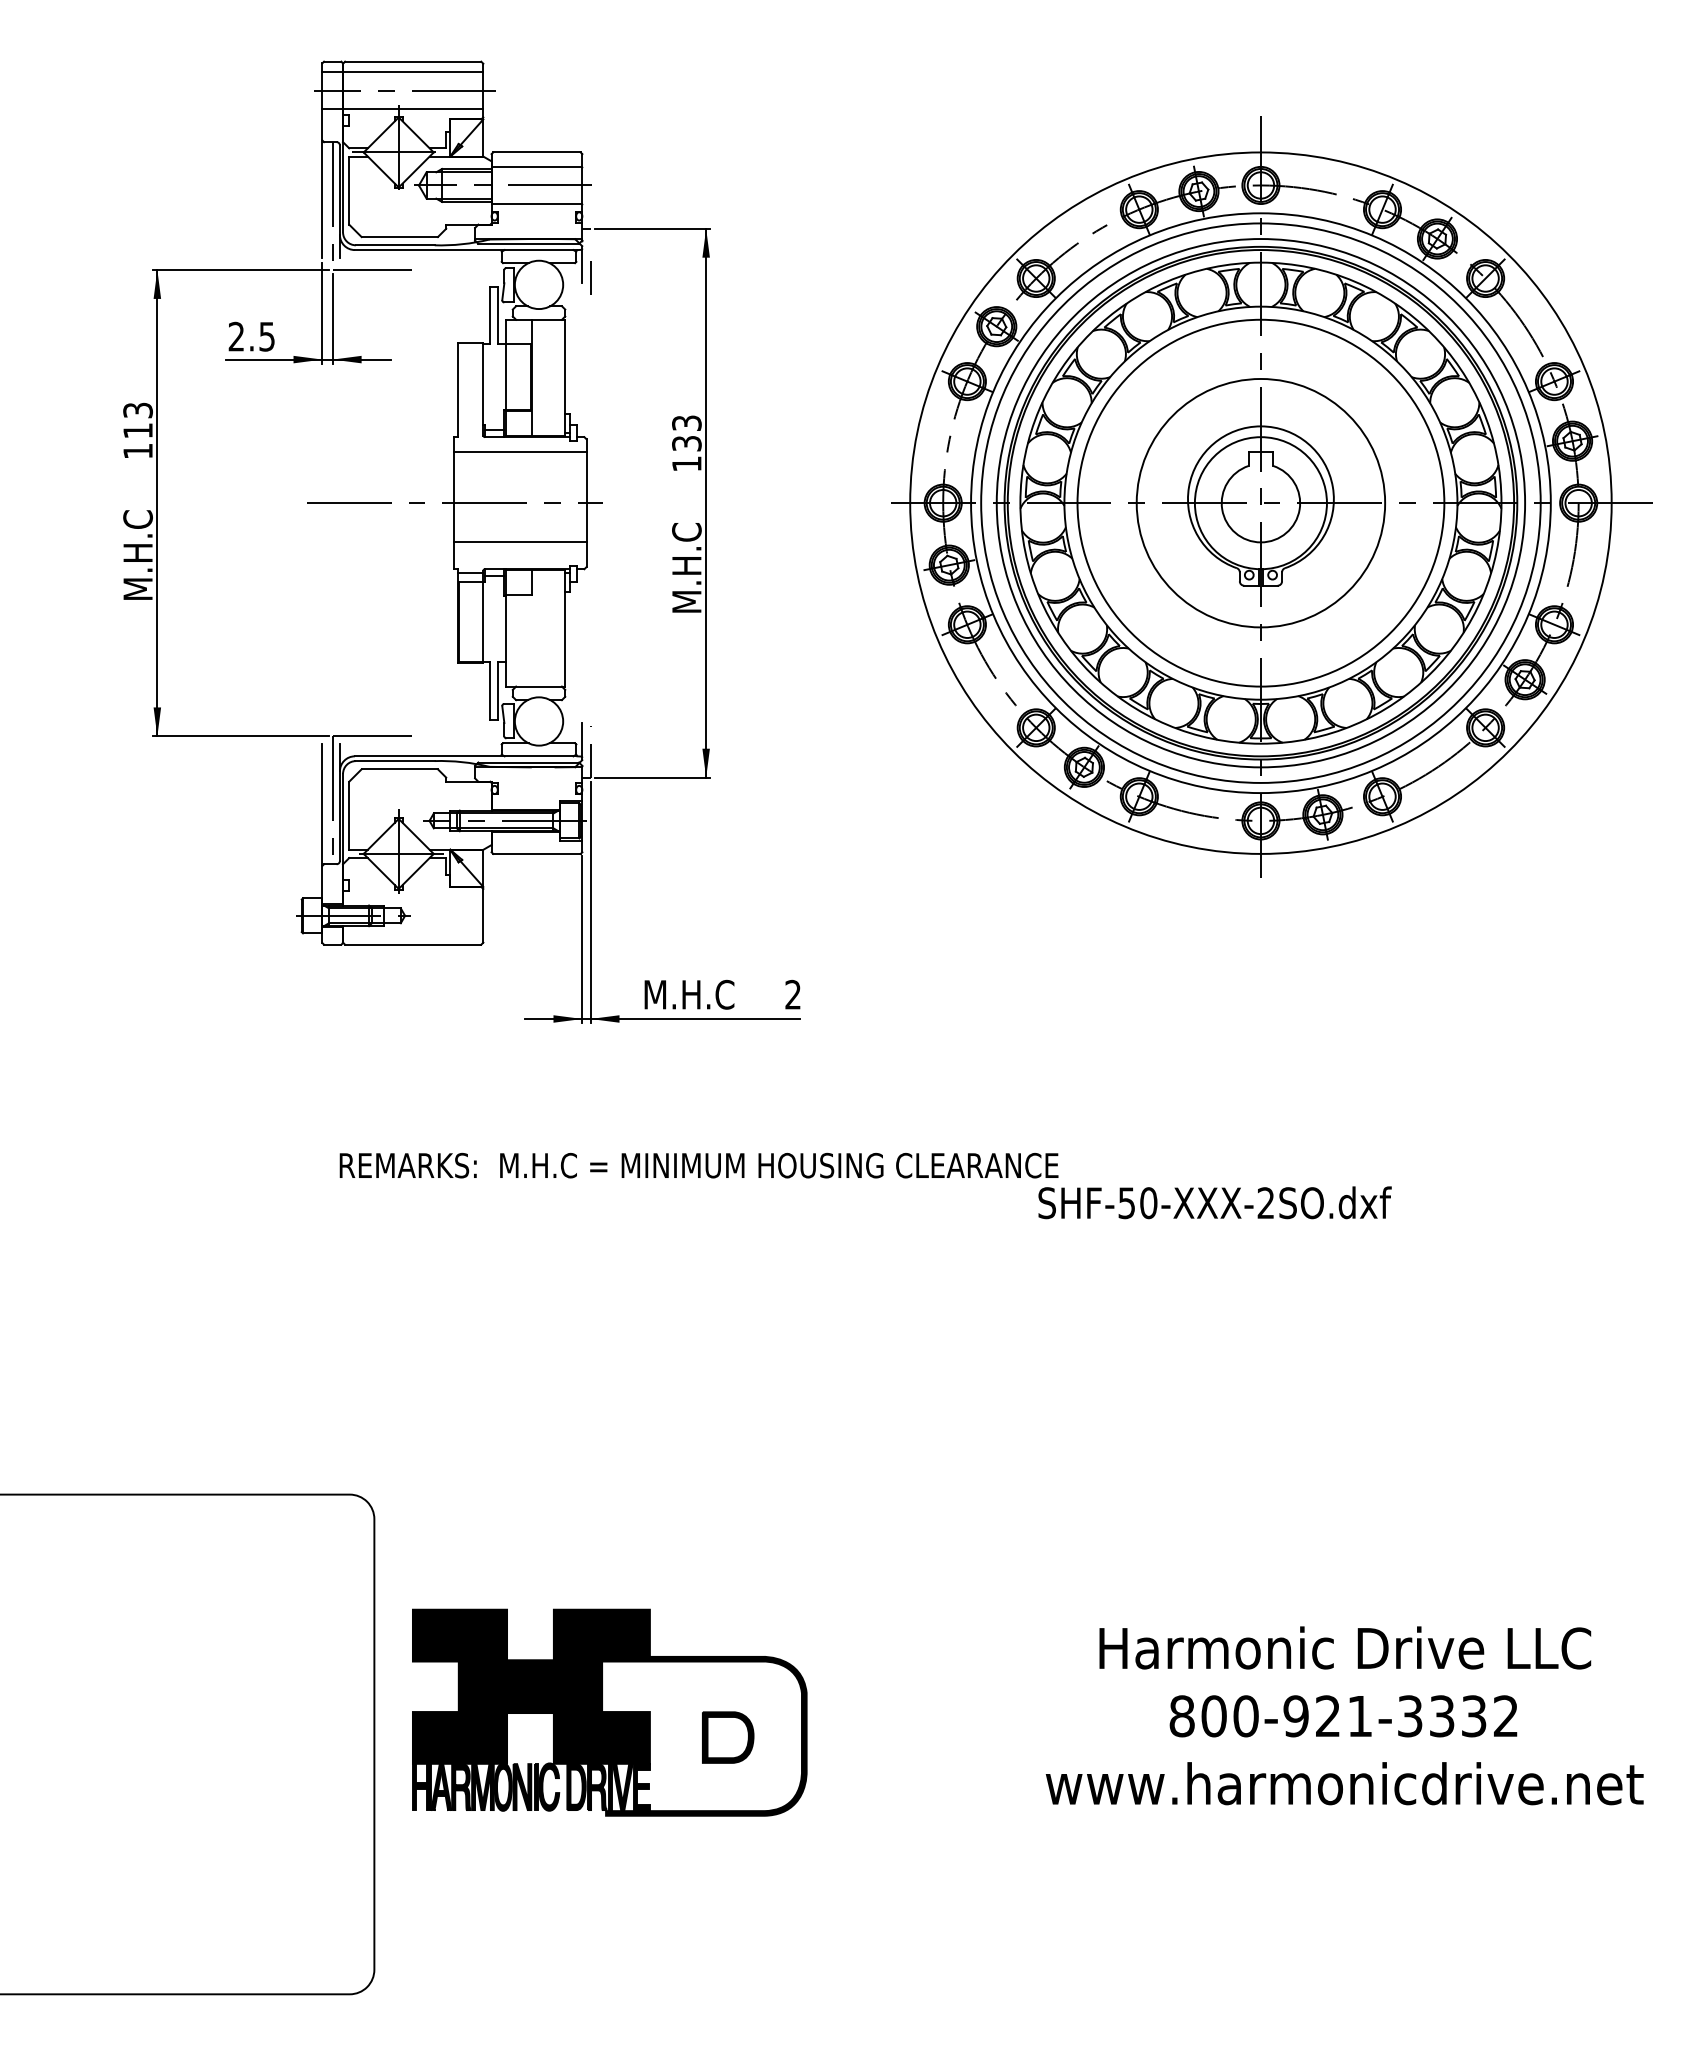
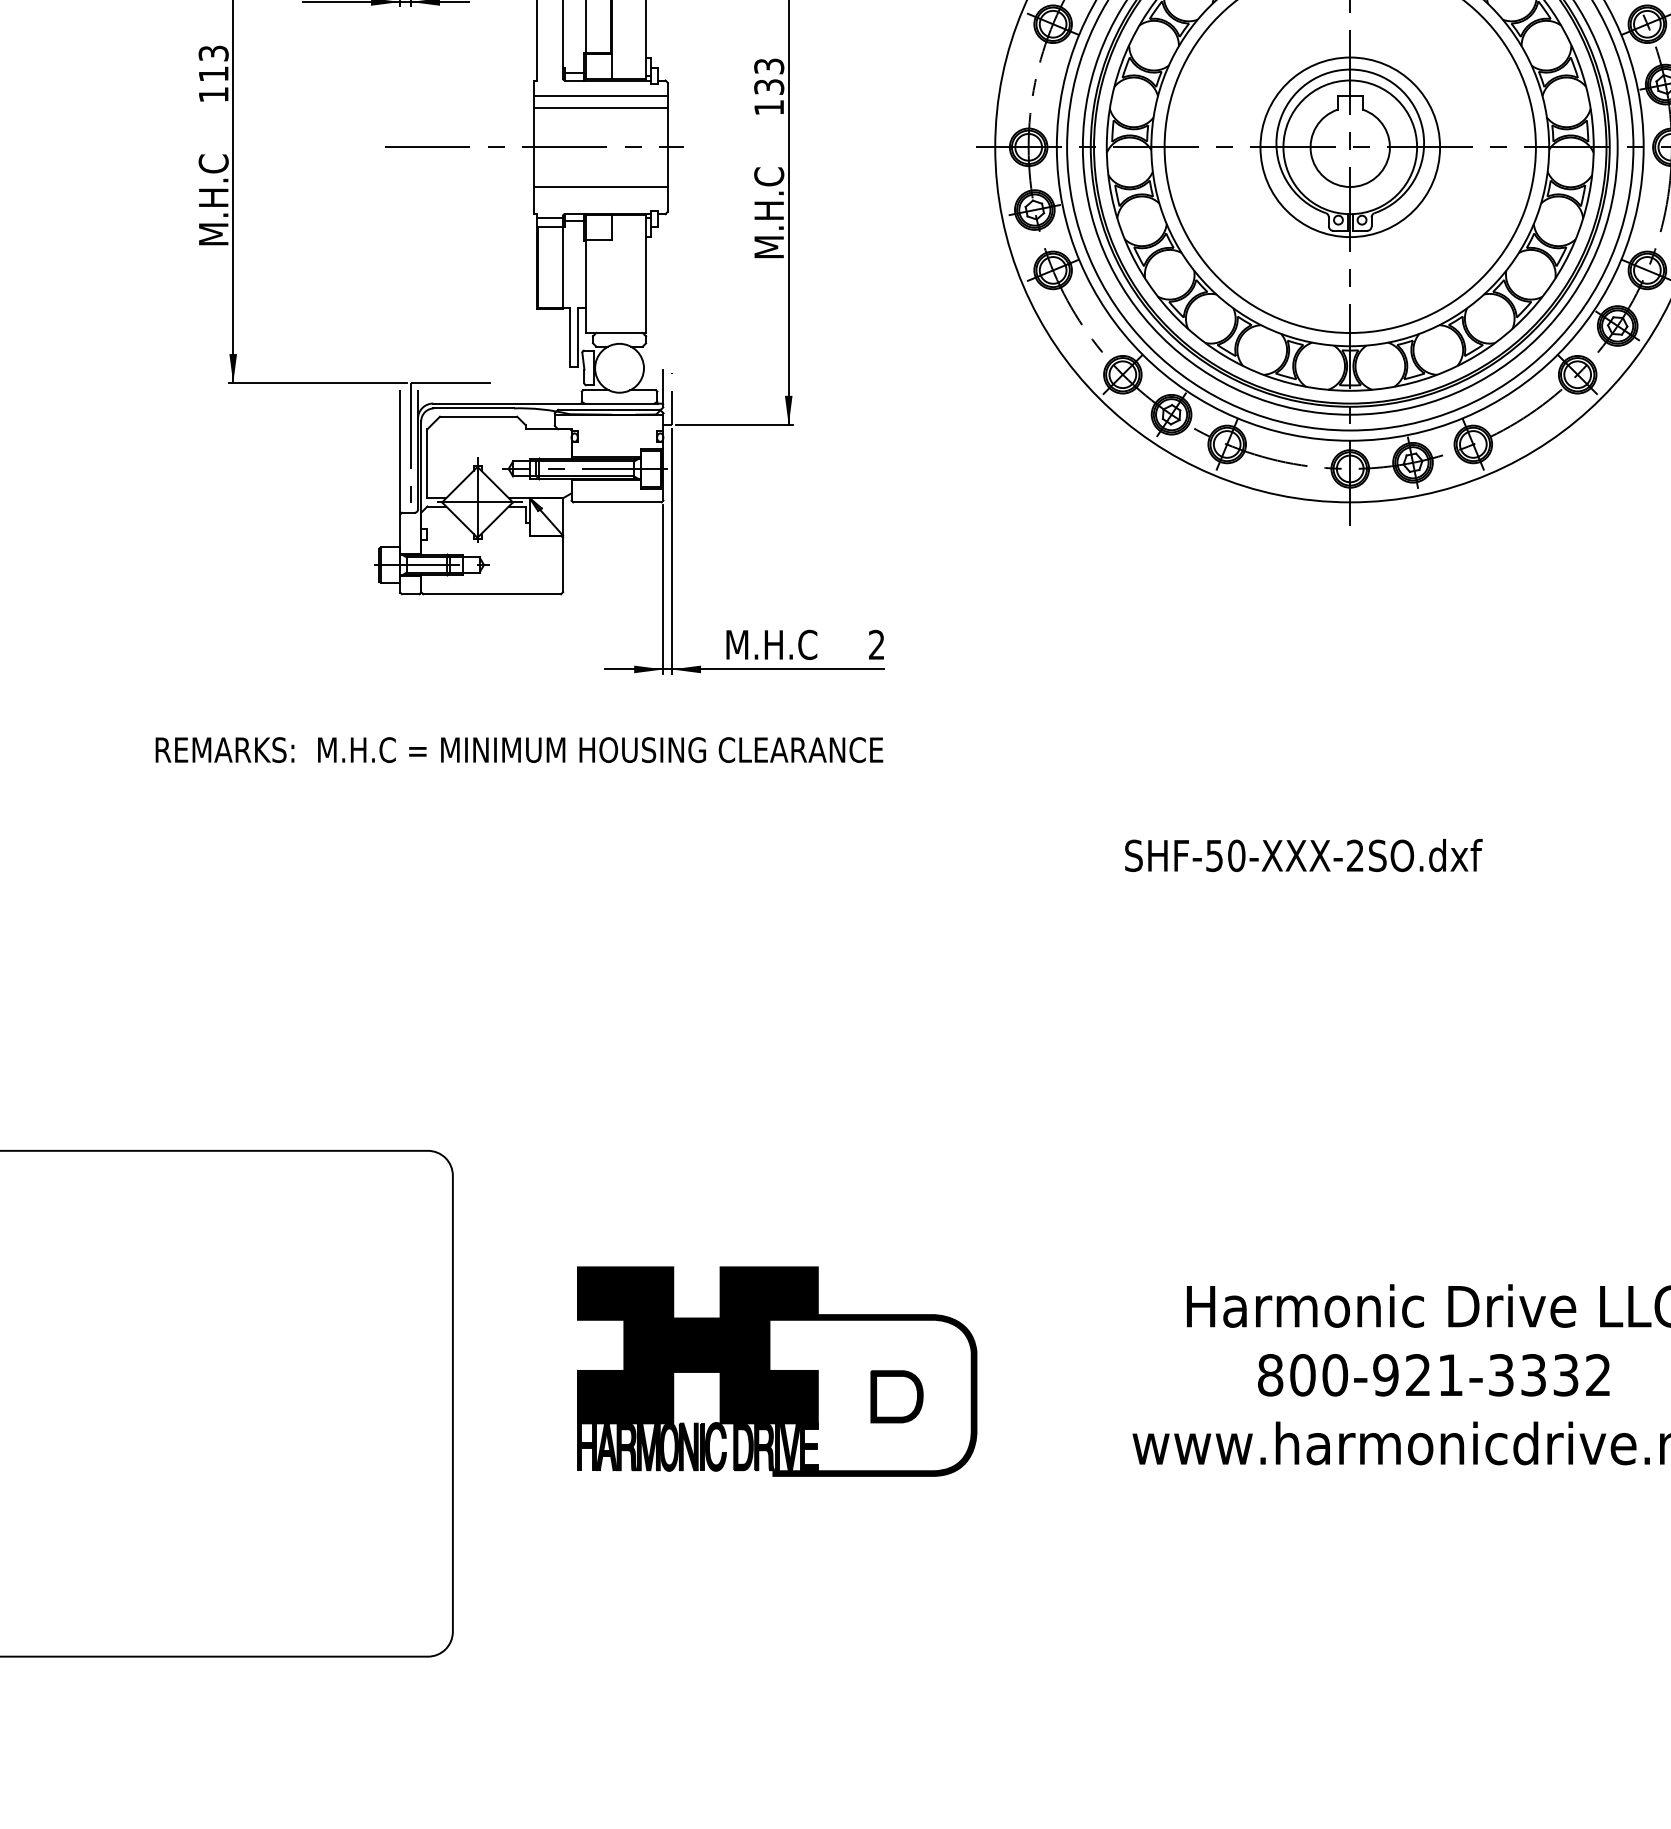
line: (520, 464) -> (600, 108), added
circle: (1260, 502) -> (1349, 146), size x0.71
text: (698, 1165) -> (518, 749), moved
part: (609, 1712) -> (776, 1371), moved

